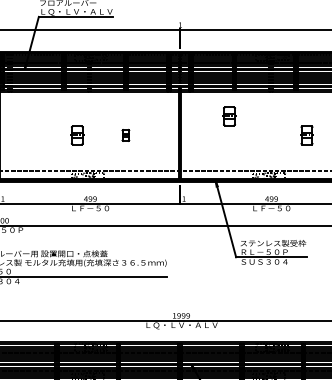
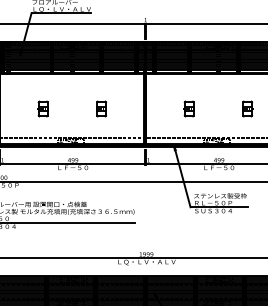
part: (229, 116) -> (189, 109), moved
part: (77, 135) -> (43, 109), moved
part: (125, 135) -> (101, 109), size x1.67

